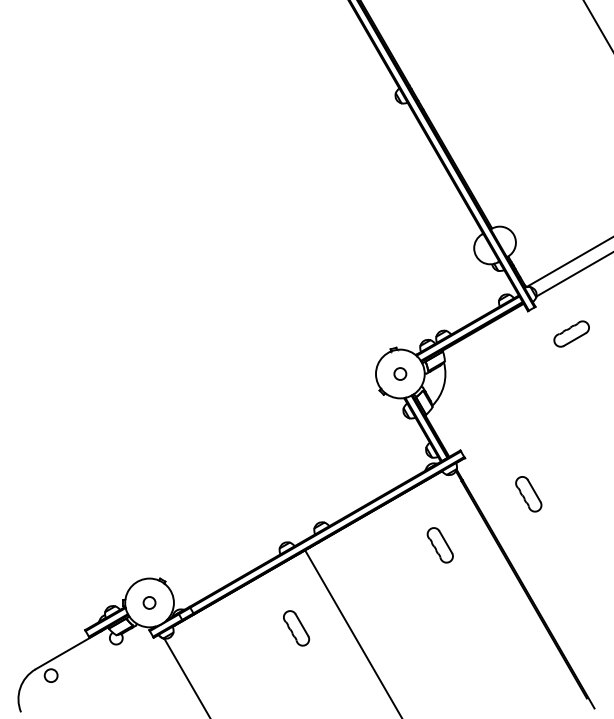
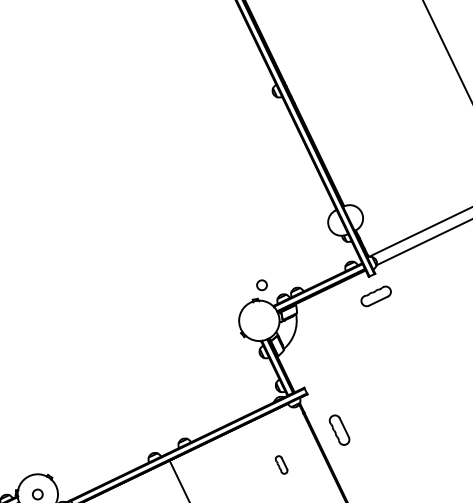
part: (571, 333) -> (376, 295), moved
circle: (400, 373) -> (262, 284), moved
part: (528, 494) -> (339, 430), moved
part: (439, 545) -> (281, 465), size x0.6

